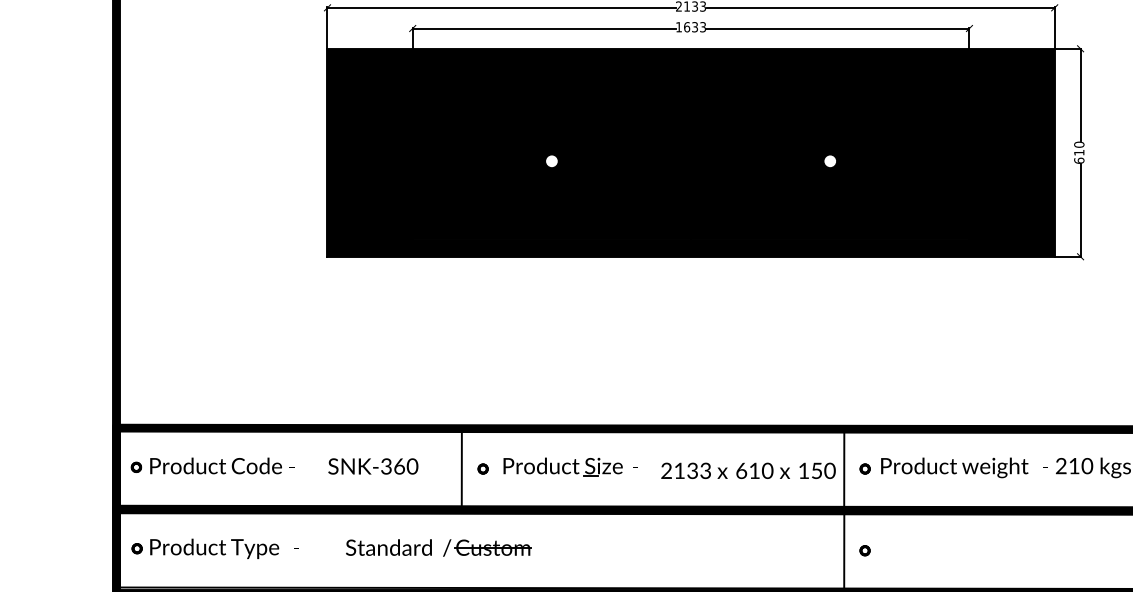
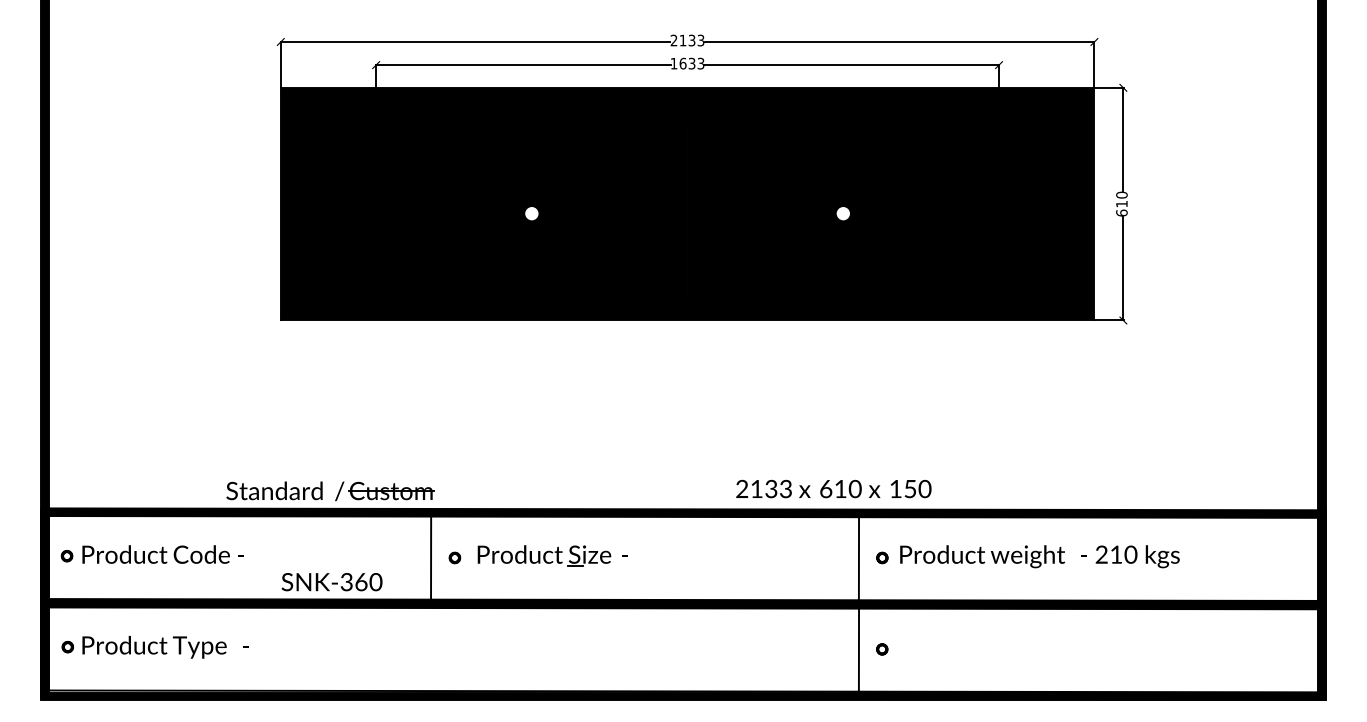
text: (372, 466) -> (331, 582), moved
text: (748, 470) -> (833, 488), moved
part: (445, 550) -> (337, 494), moved

